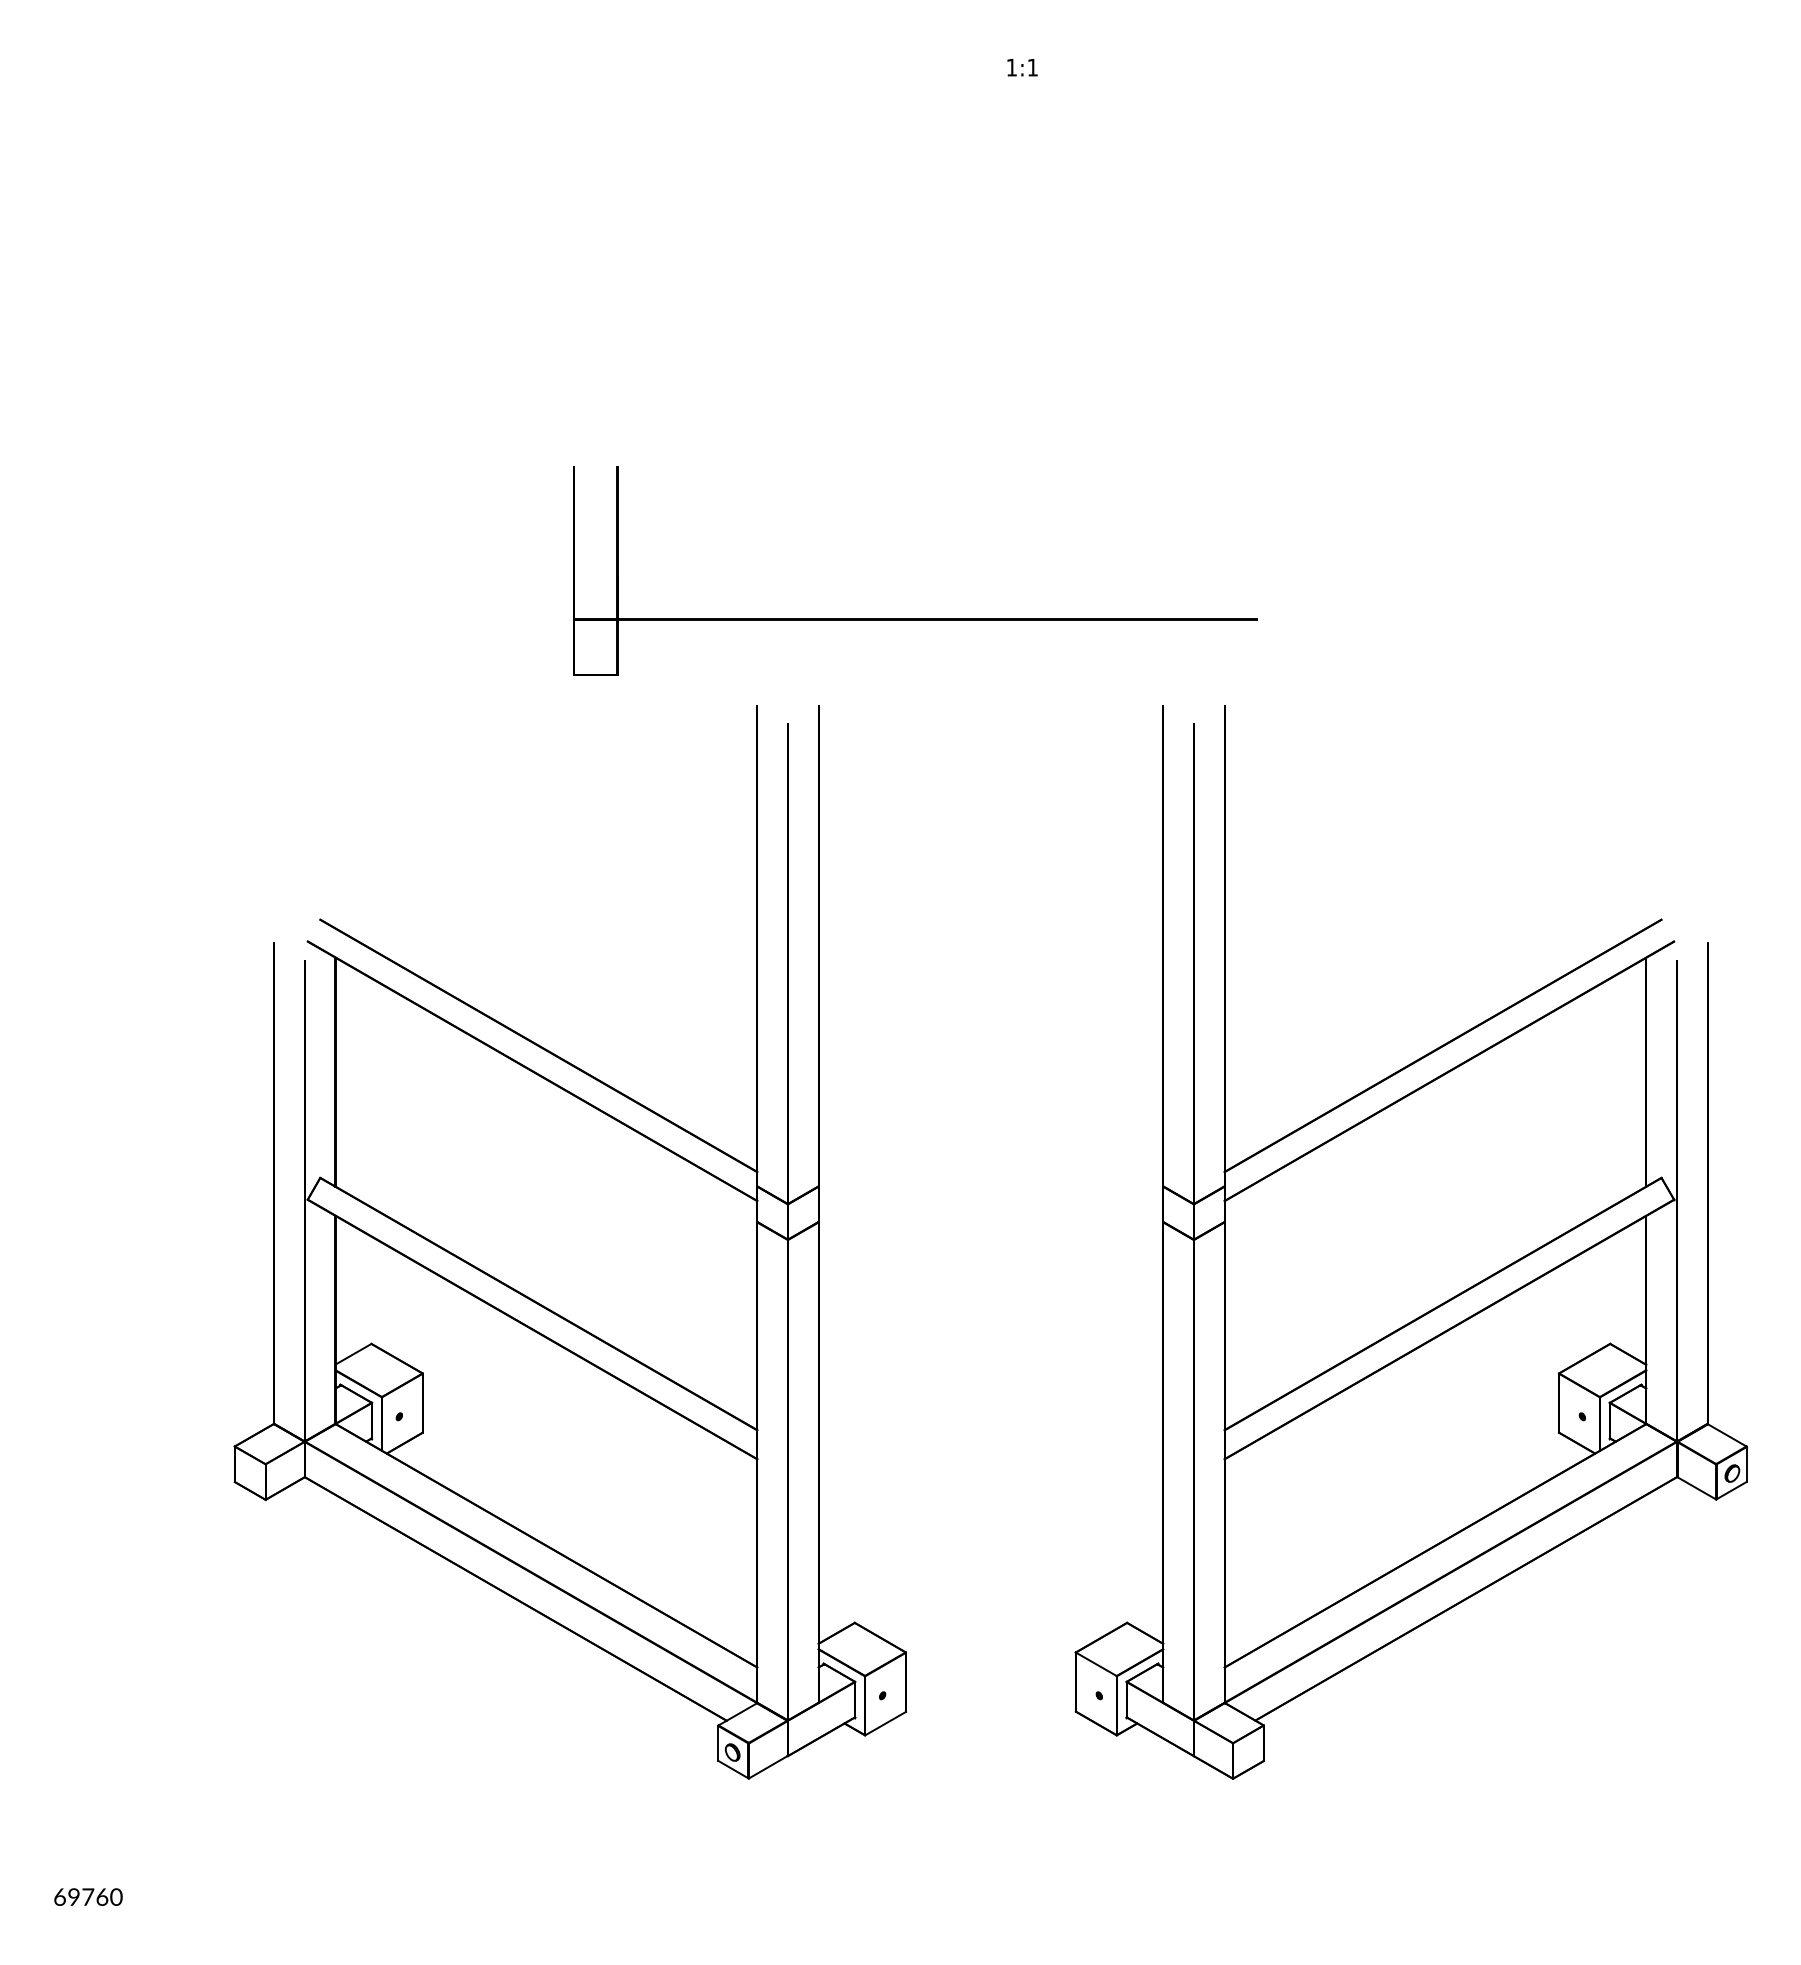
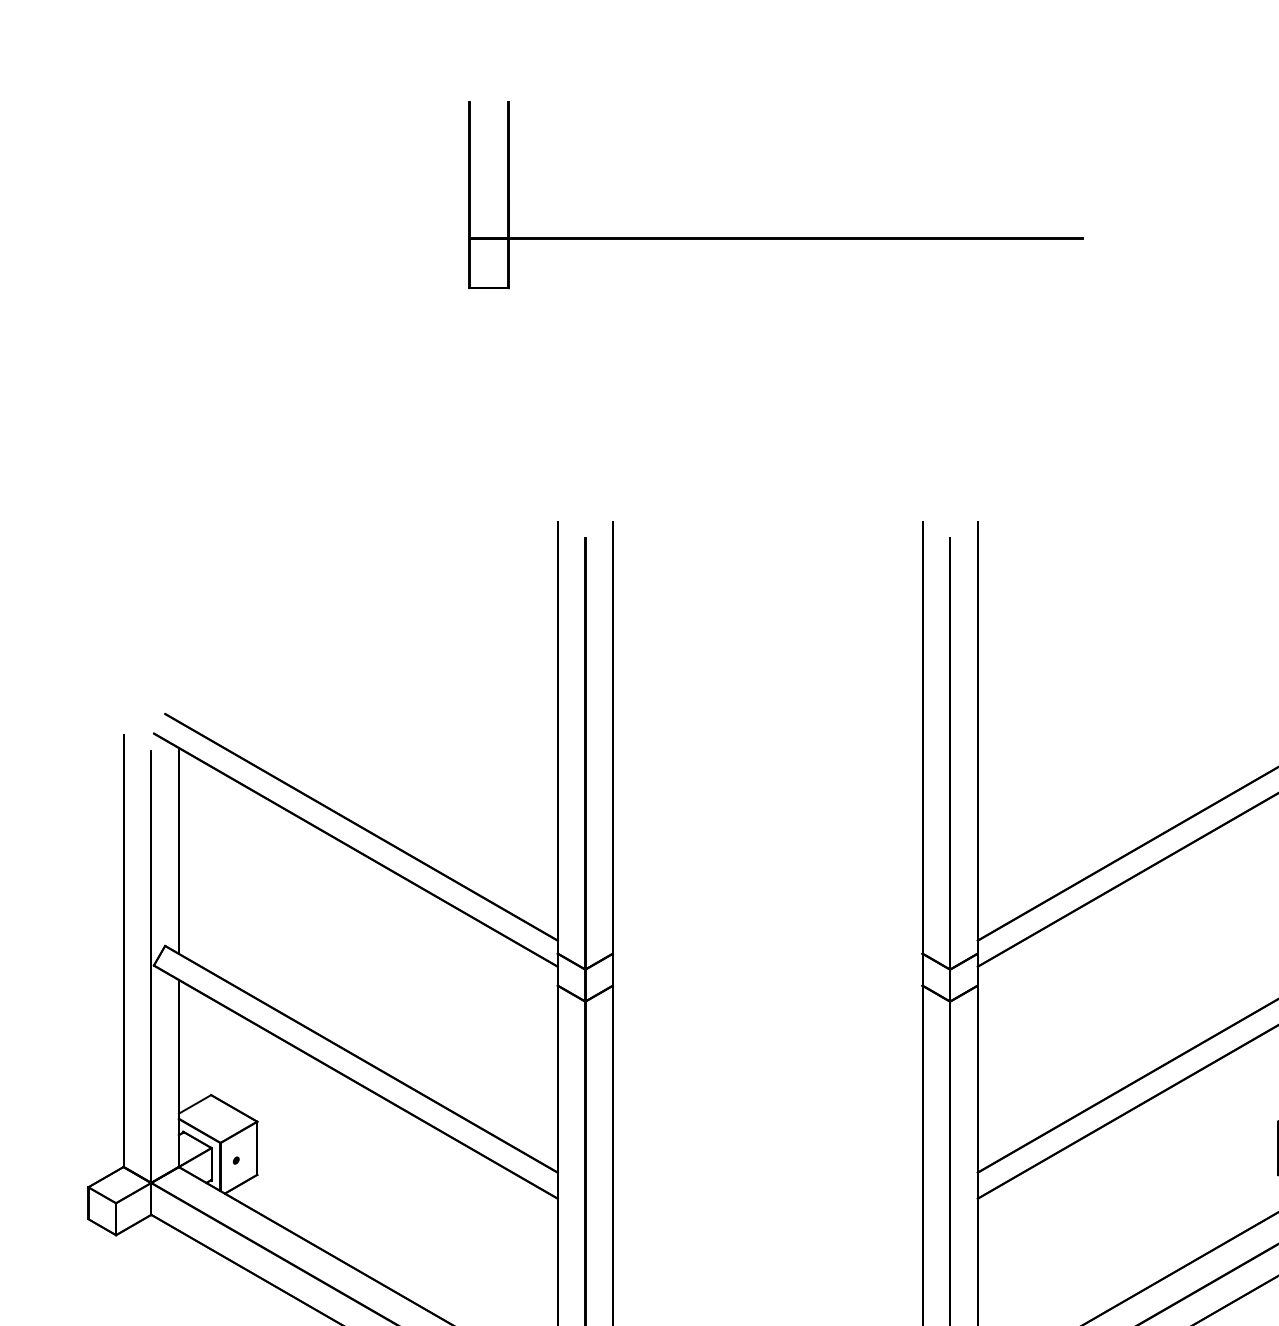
part: (915, 618) -> (776, 237), moved

